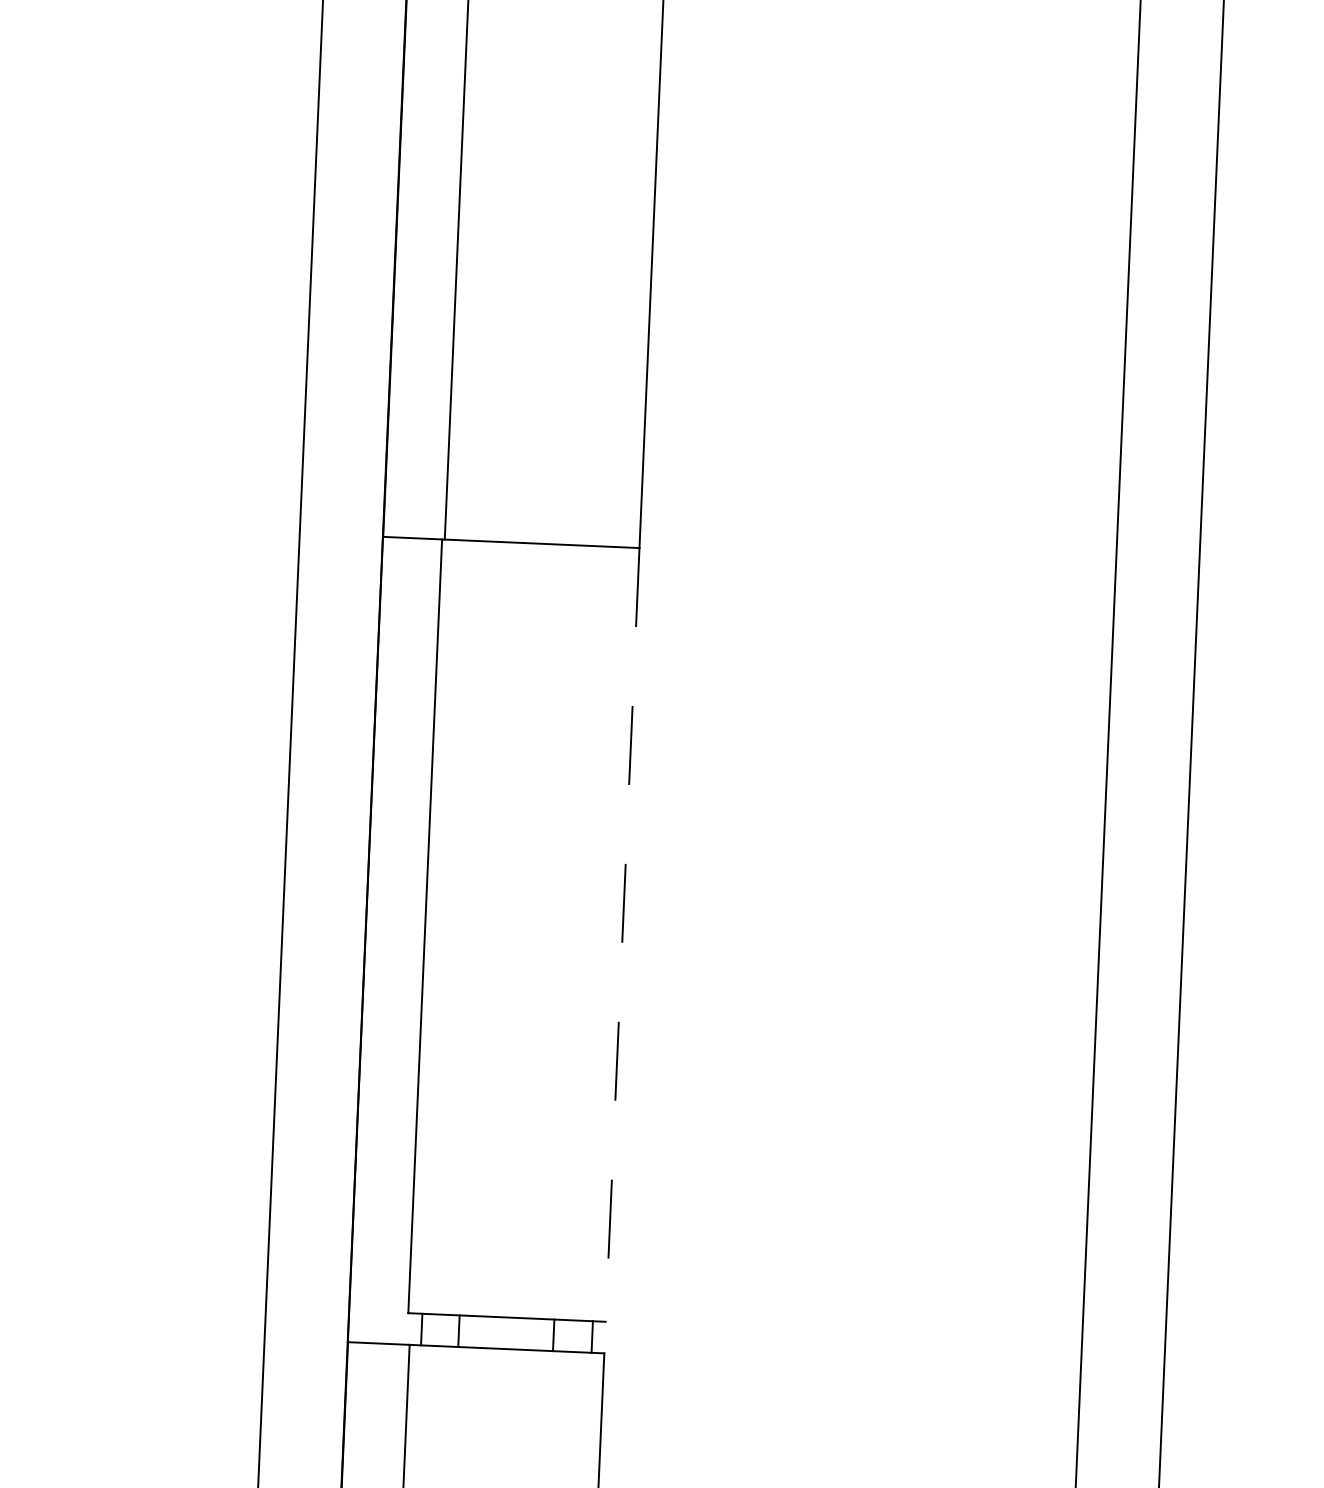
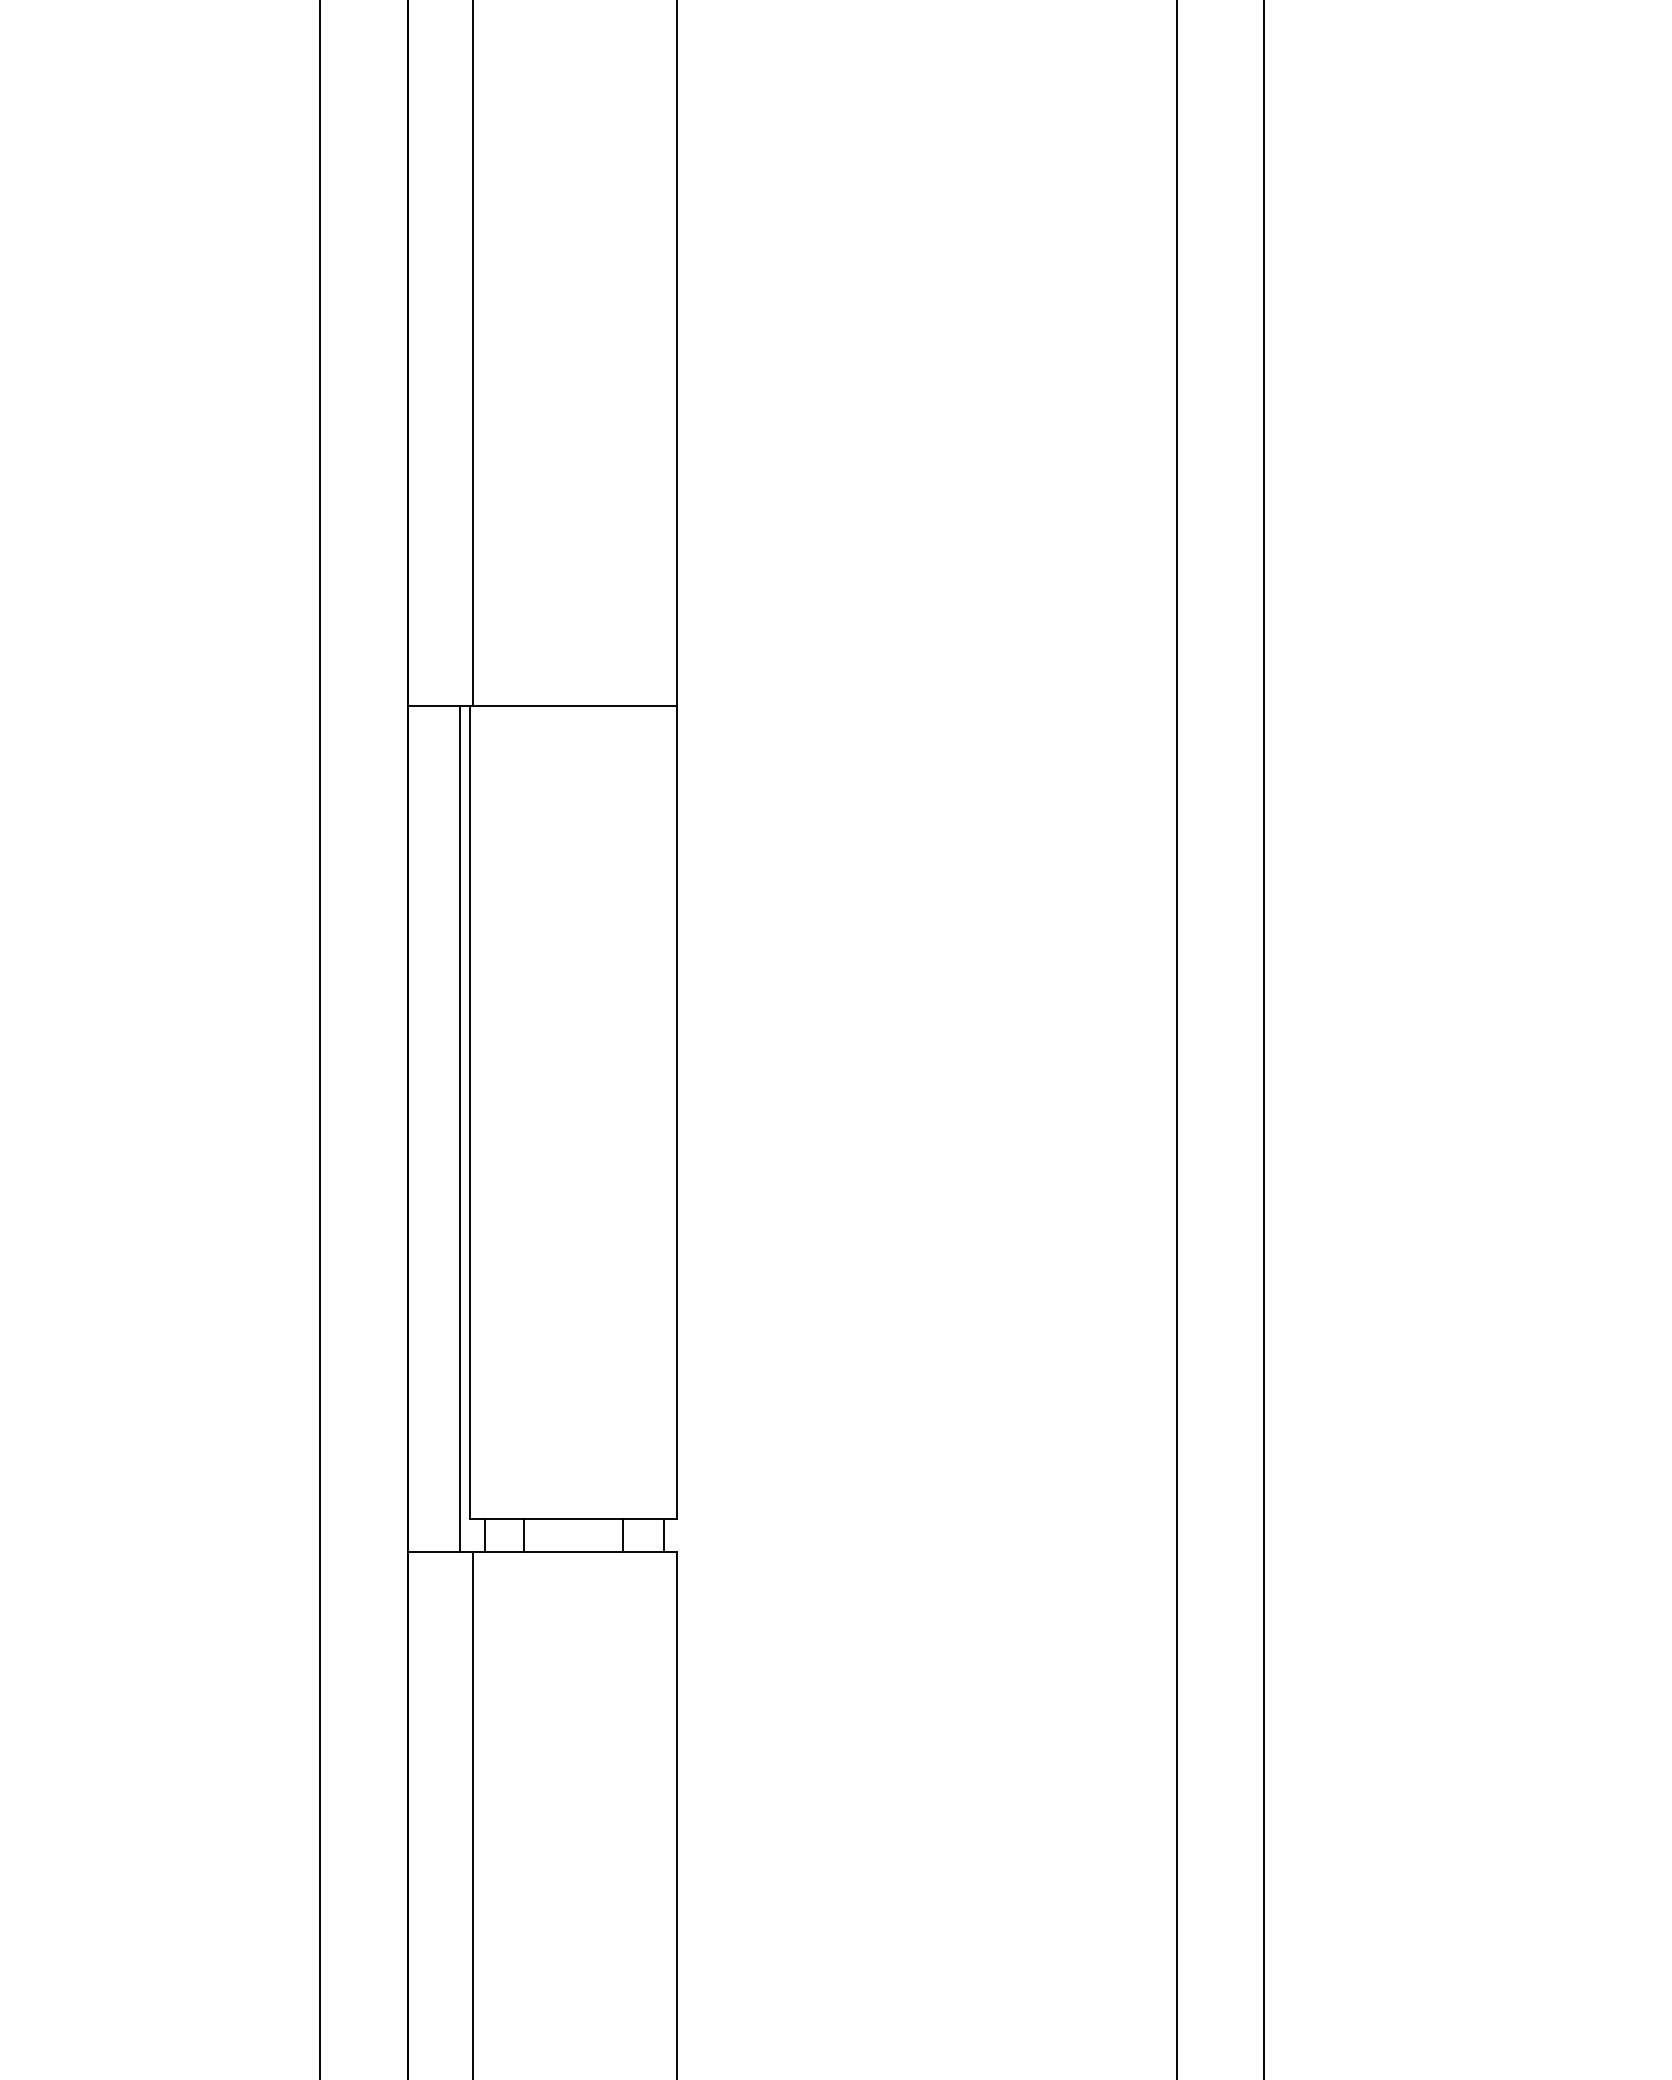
line: (622, 934) -> (676, 1112), dashed -> solid
line: (414, 941) -> (459, 1128), added

